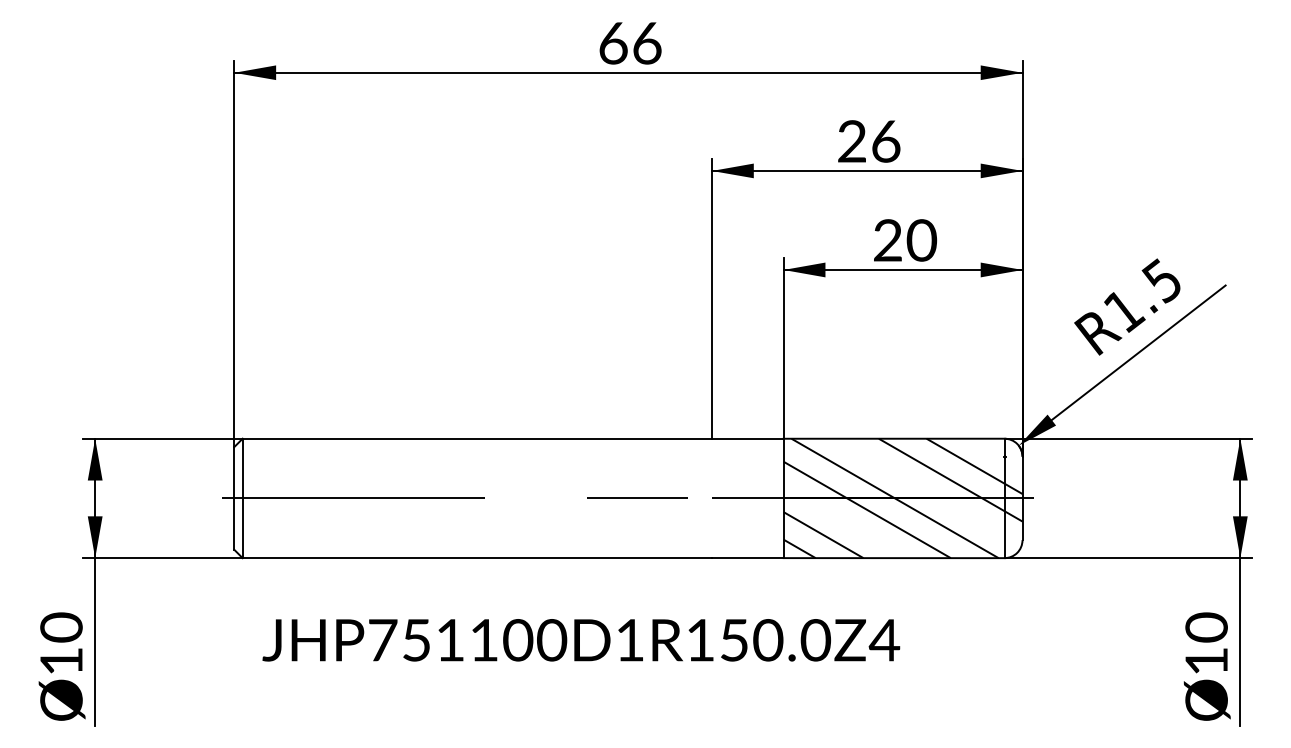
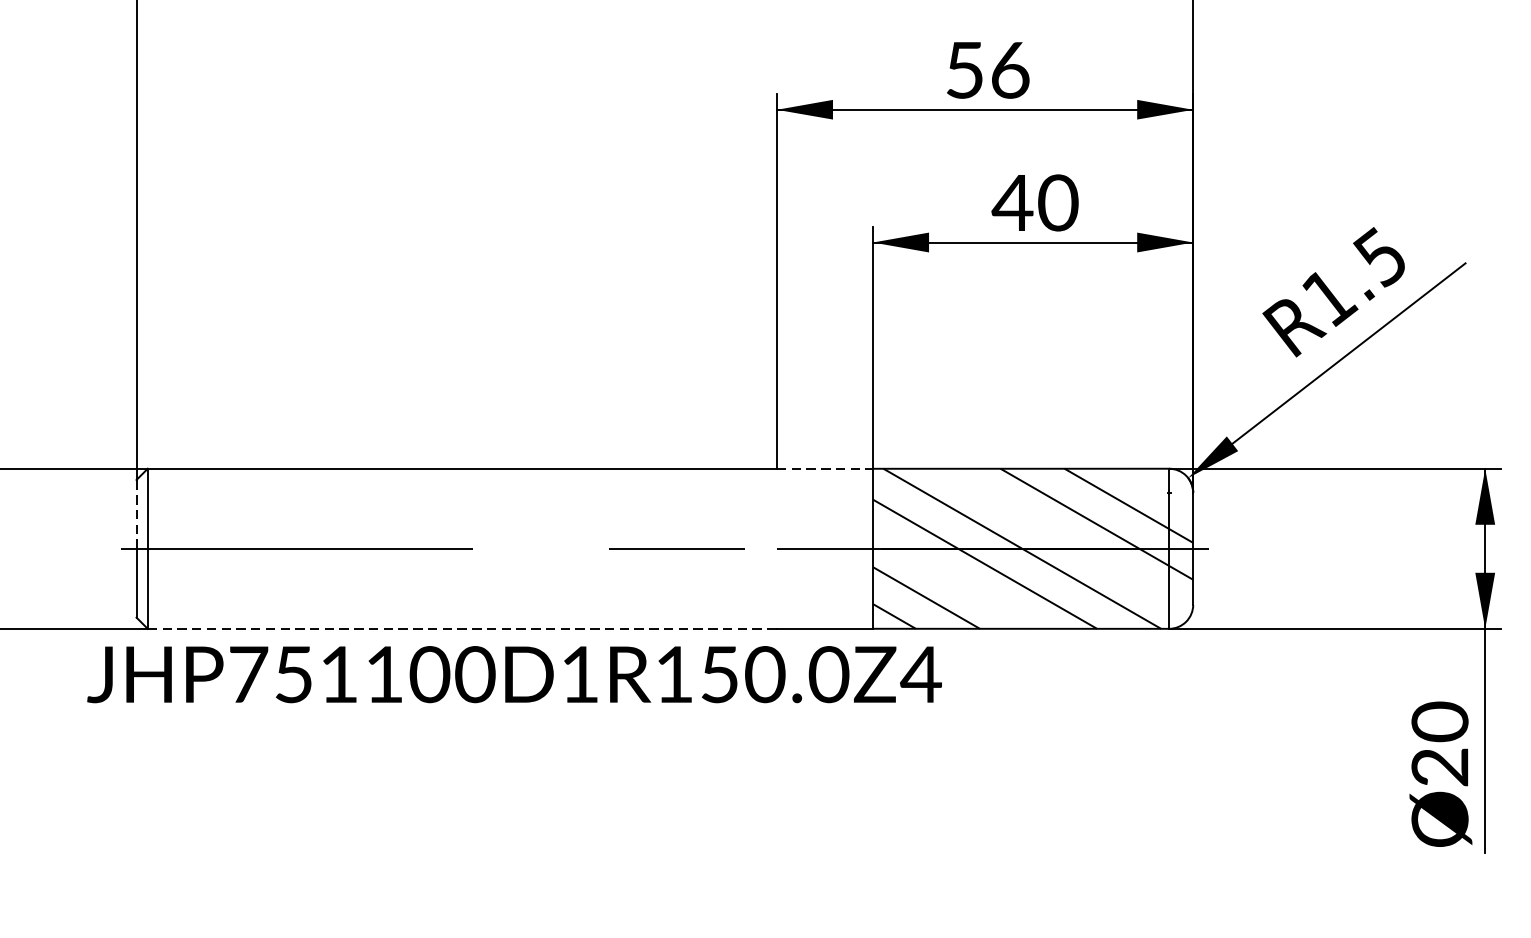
text: (851, 141) -> (963, 70), 26 -> 56
text: (887, 240) -> (1012, 203), 20 -> 40
line: (747, 438) -> (824, 468), solid -> dashed
line: (234, 472) -> (136, 514), solid -> dashed
line: (477, 558) -> (462, 629), solid -> dashed
text: (581, 640) -> (514, 674), moved
text: (1206, 661) -> (1439, 767), 10 -> 20

